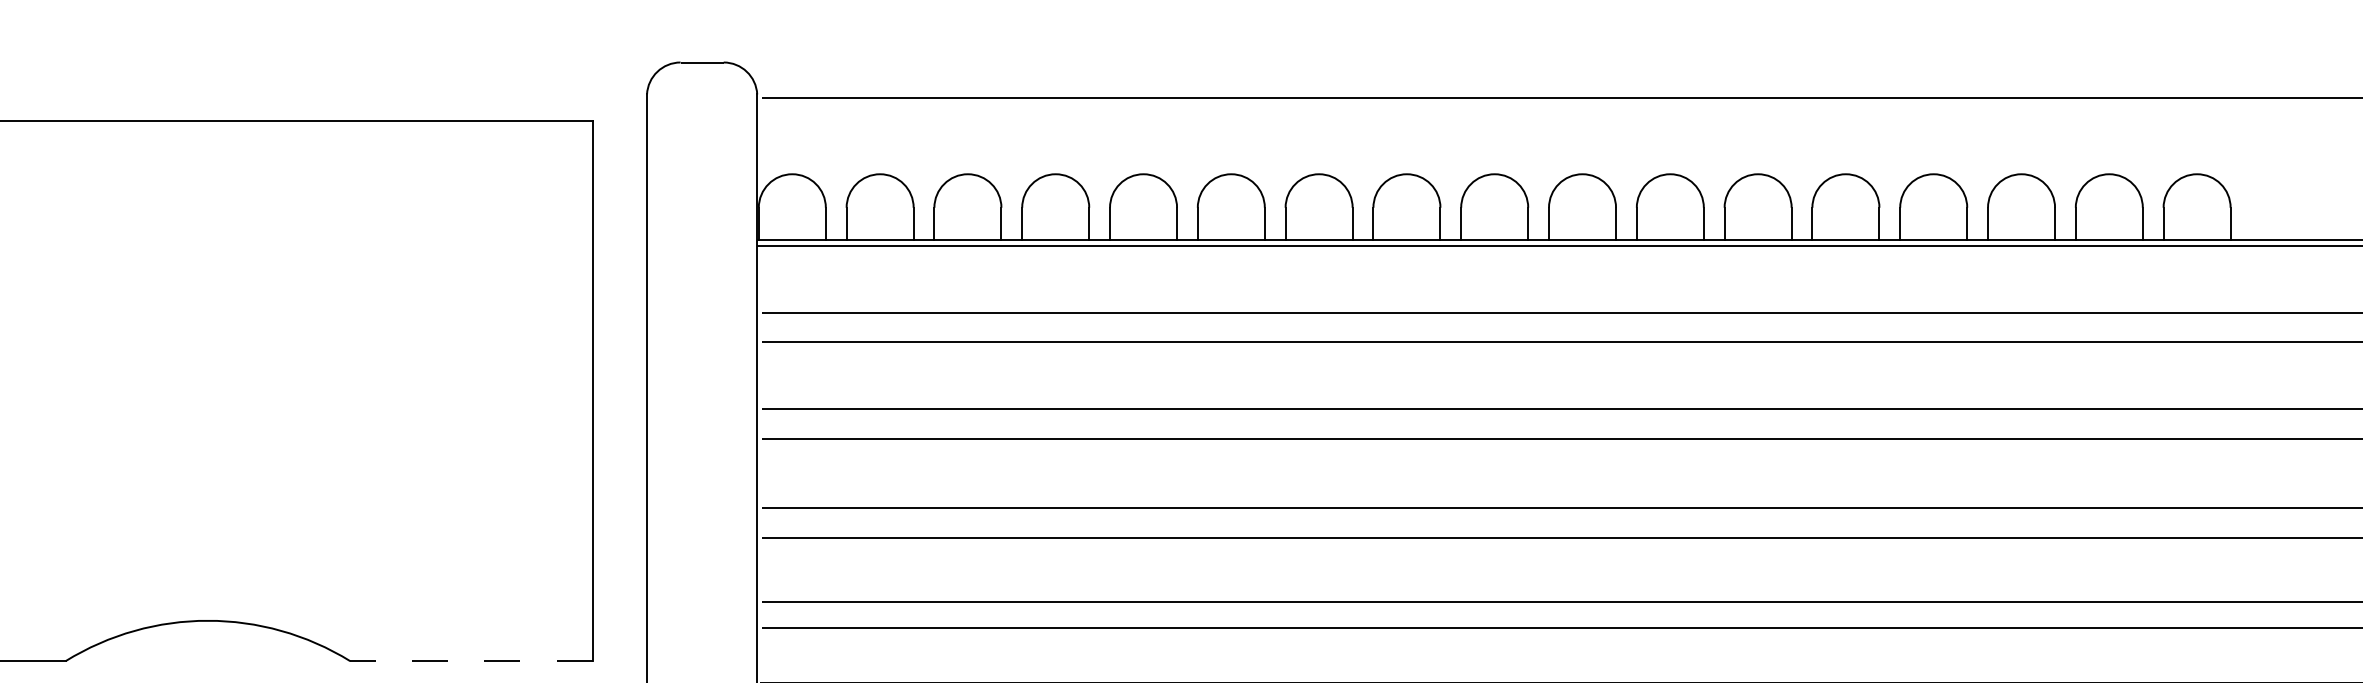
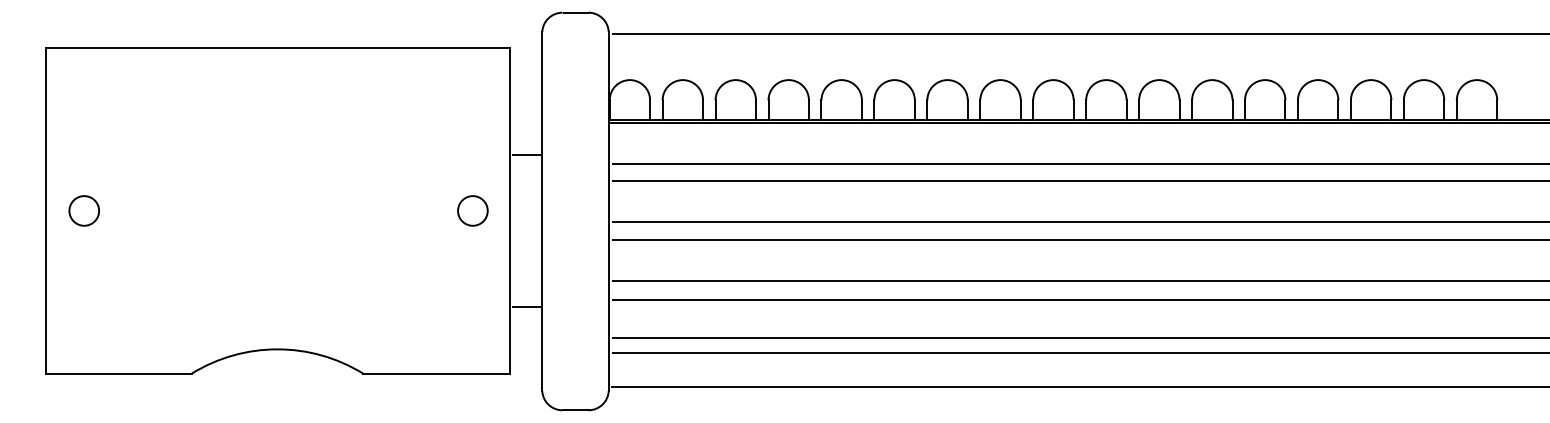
line: (622, 299) -> (527, 155), added
circle: (531, 390) -> (472, 210), added
line: (622, 551) -> (527, 307), added
line: (469, 660) -> (435, 373), dashed -> solid

